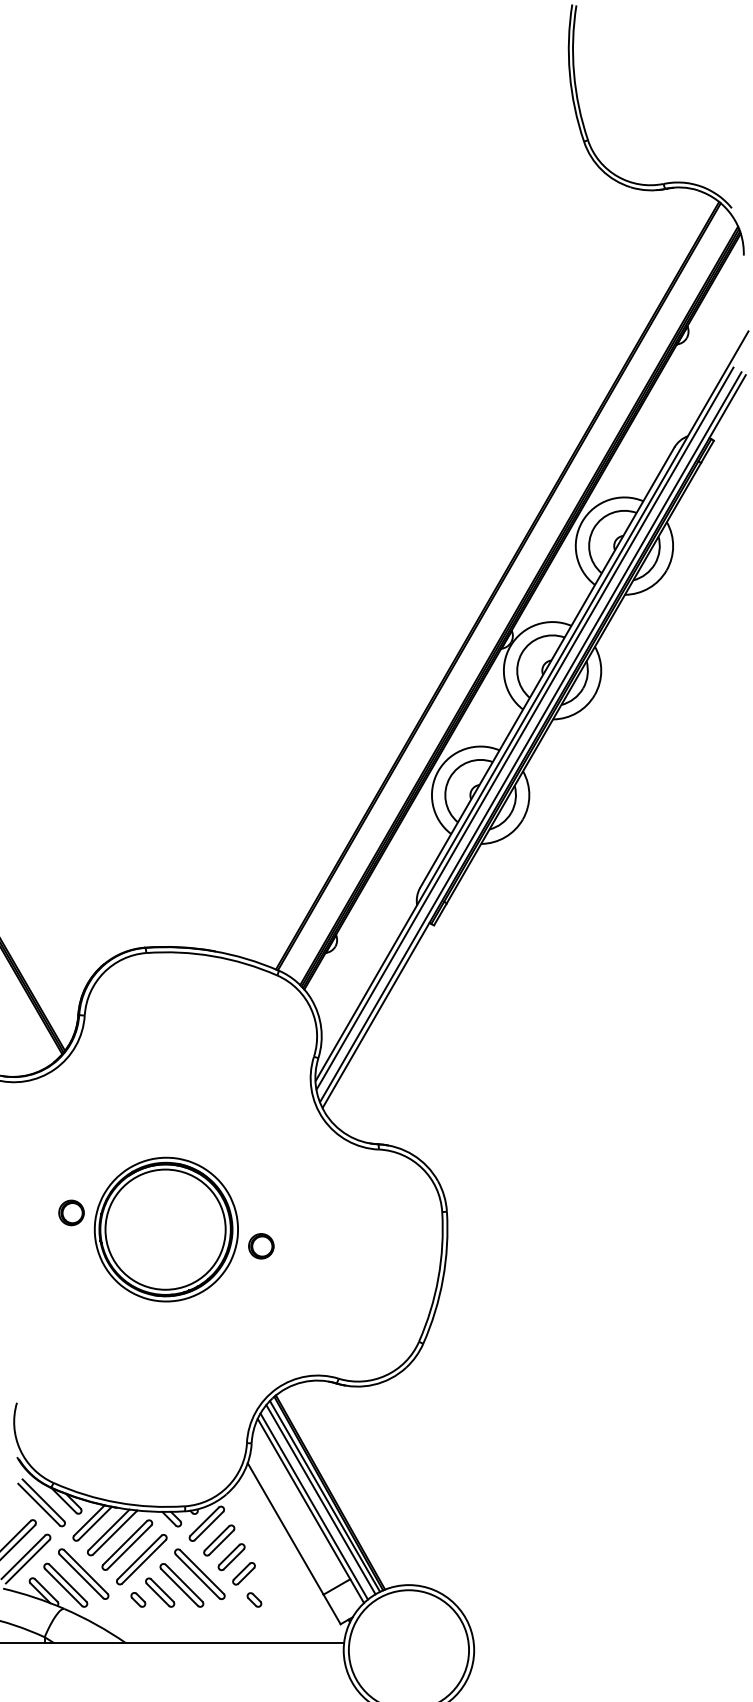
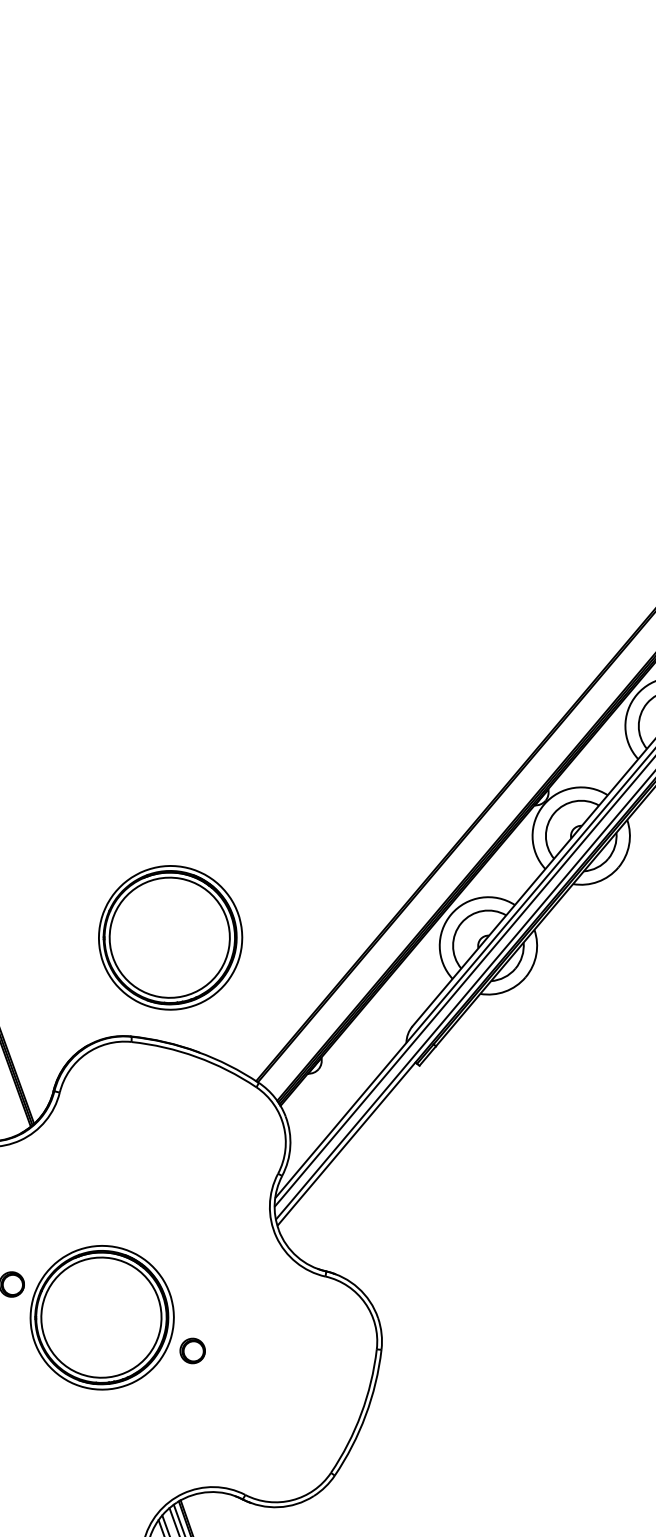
part: (165, 843) -> (169, 937), added

